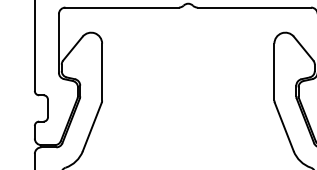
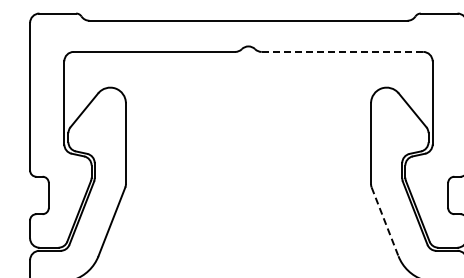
line: (254, 7) -> (342, 51), solid -> dashed
line: (284, 126) -> (385, 221), solid -> dashed

